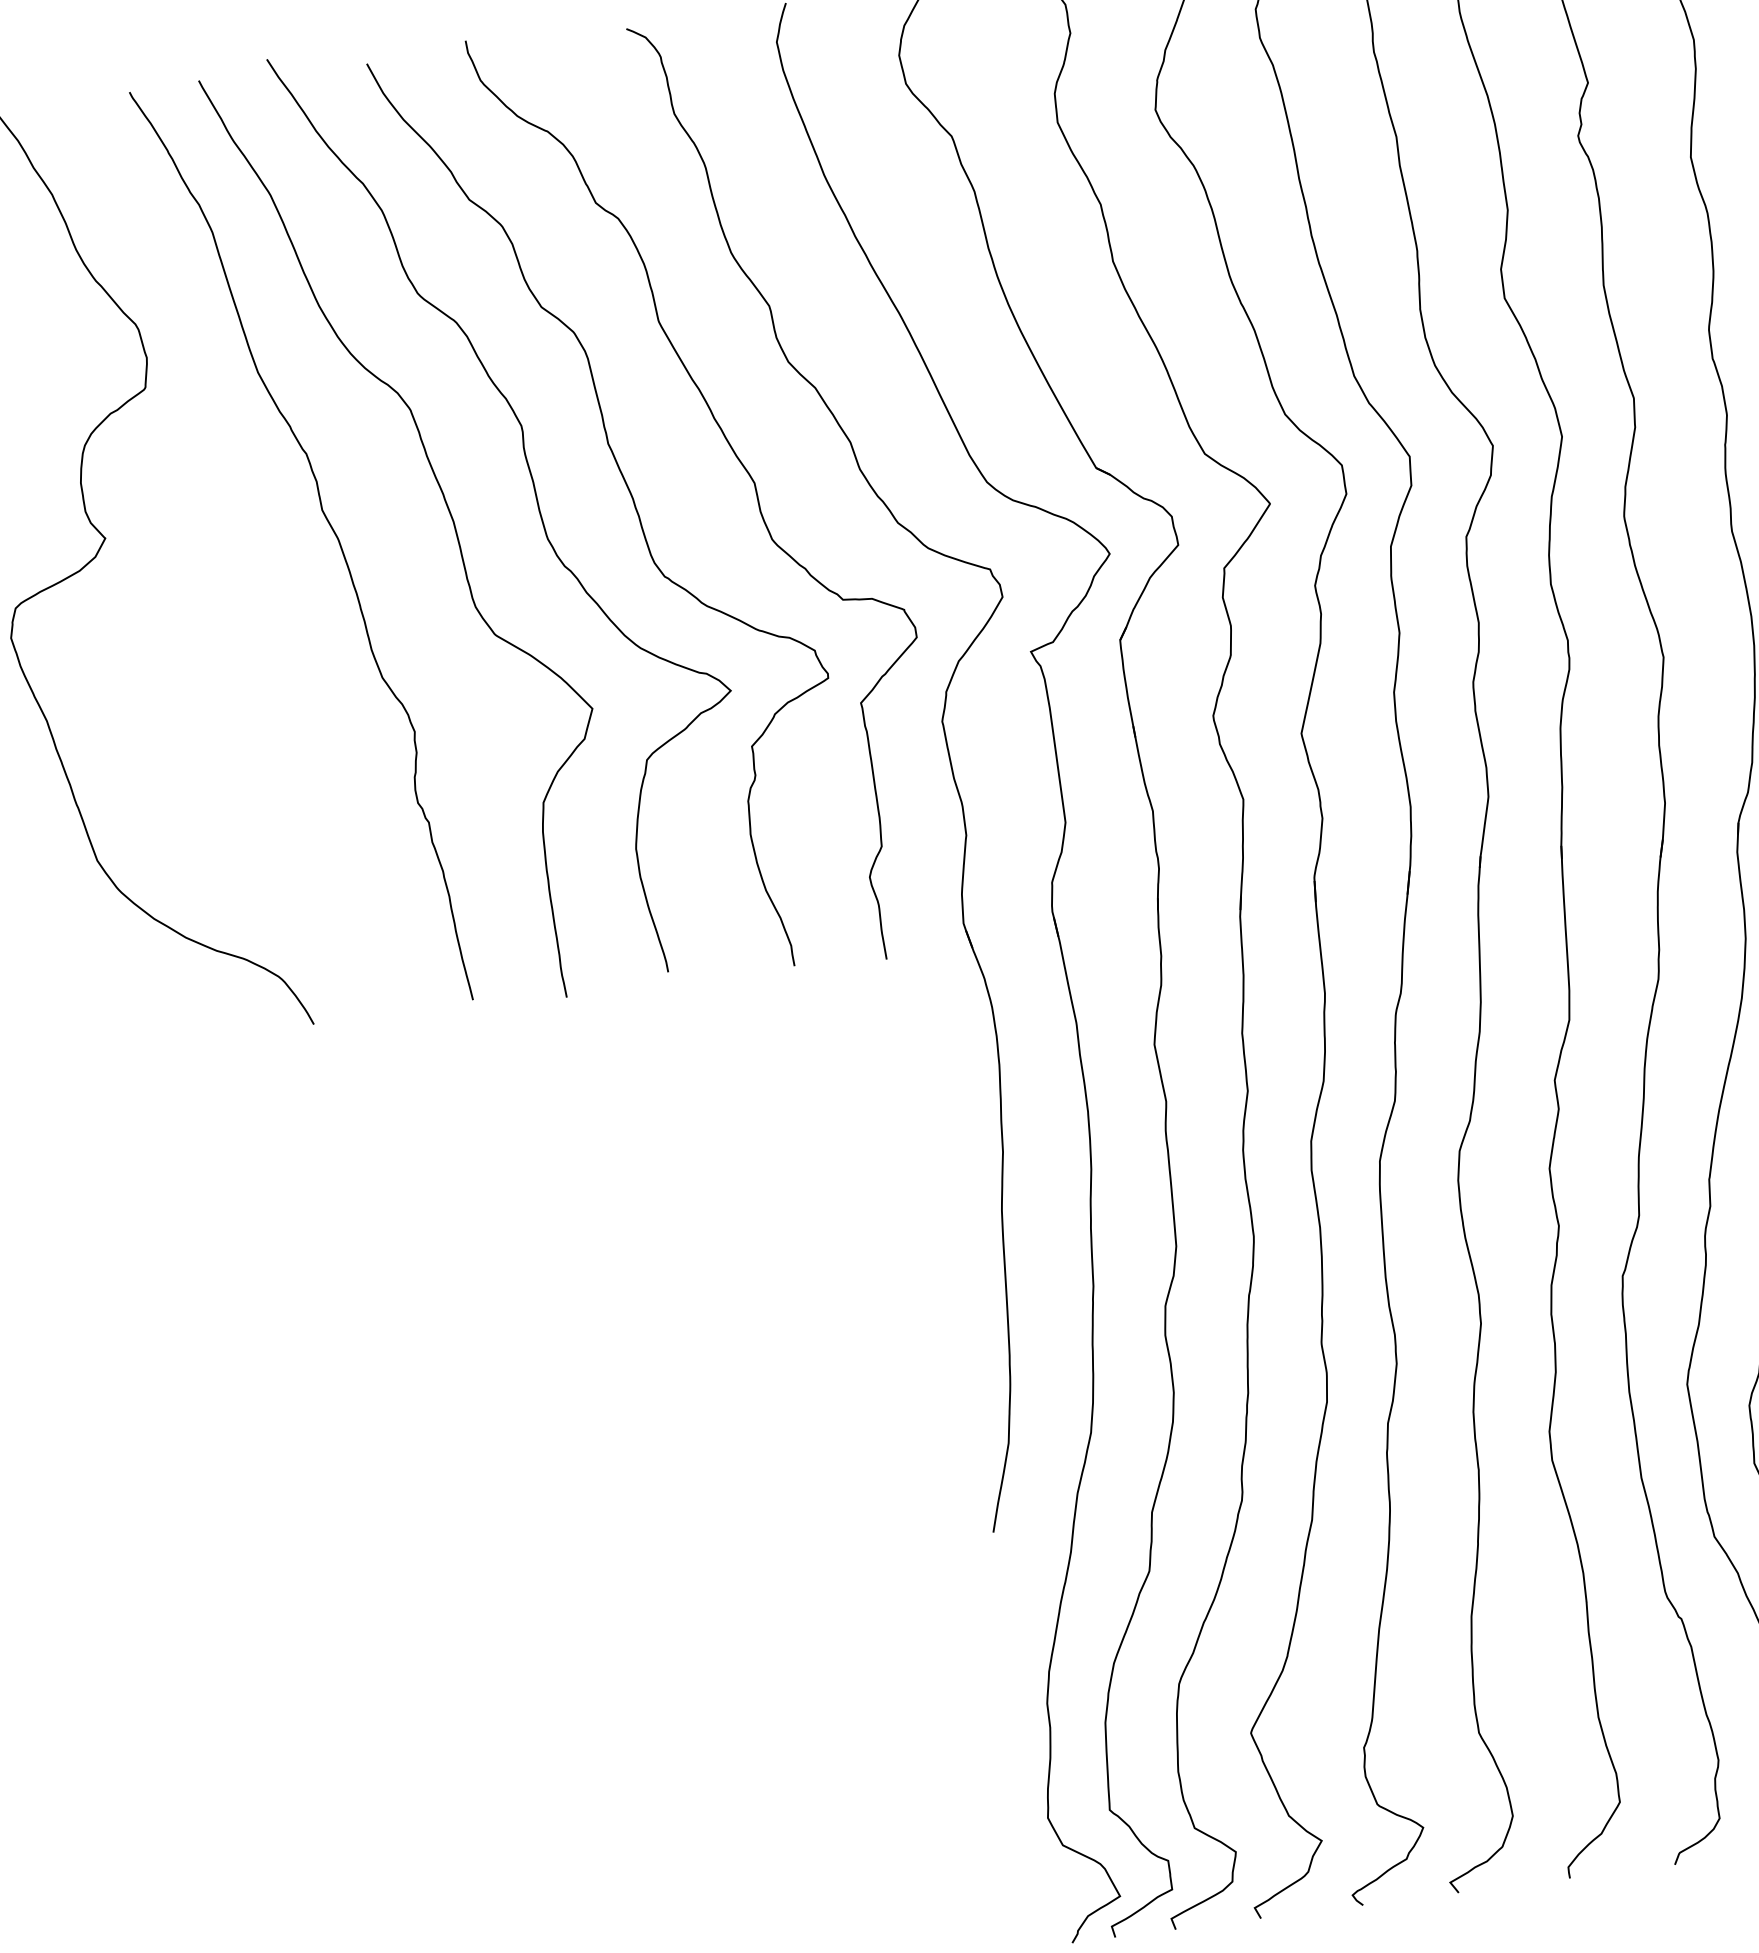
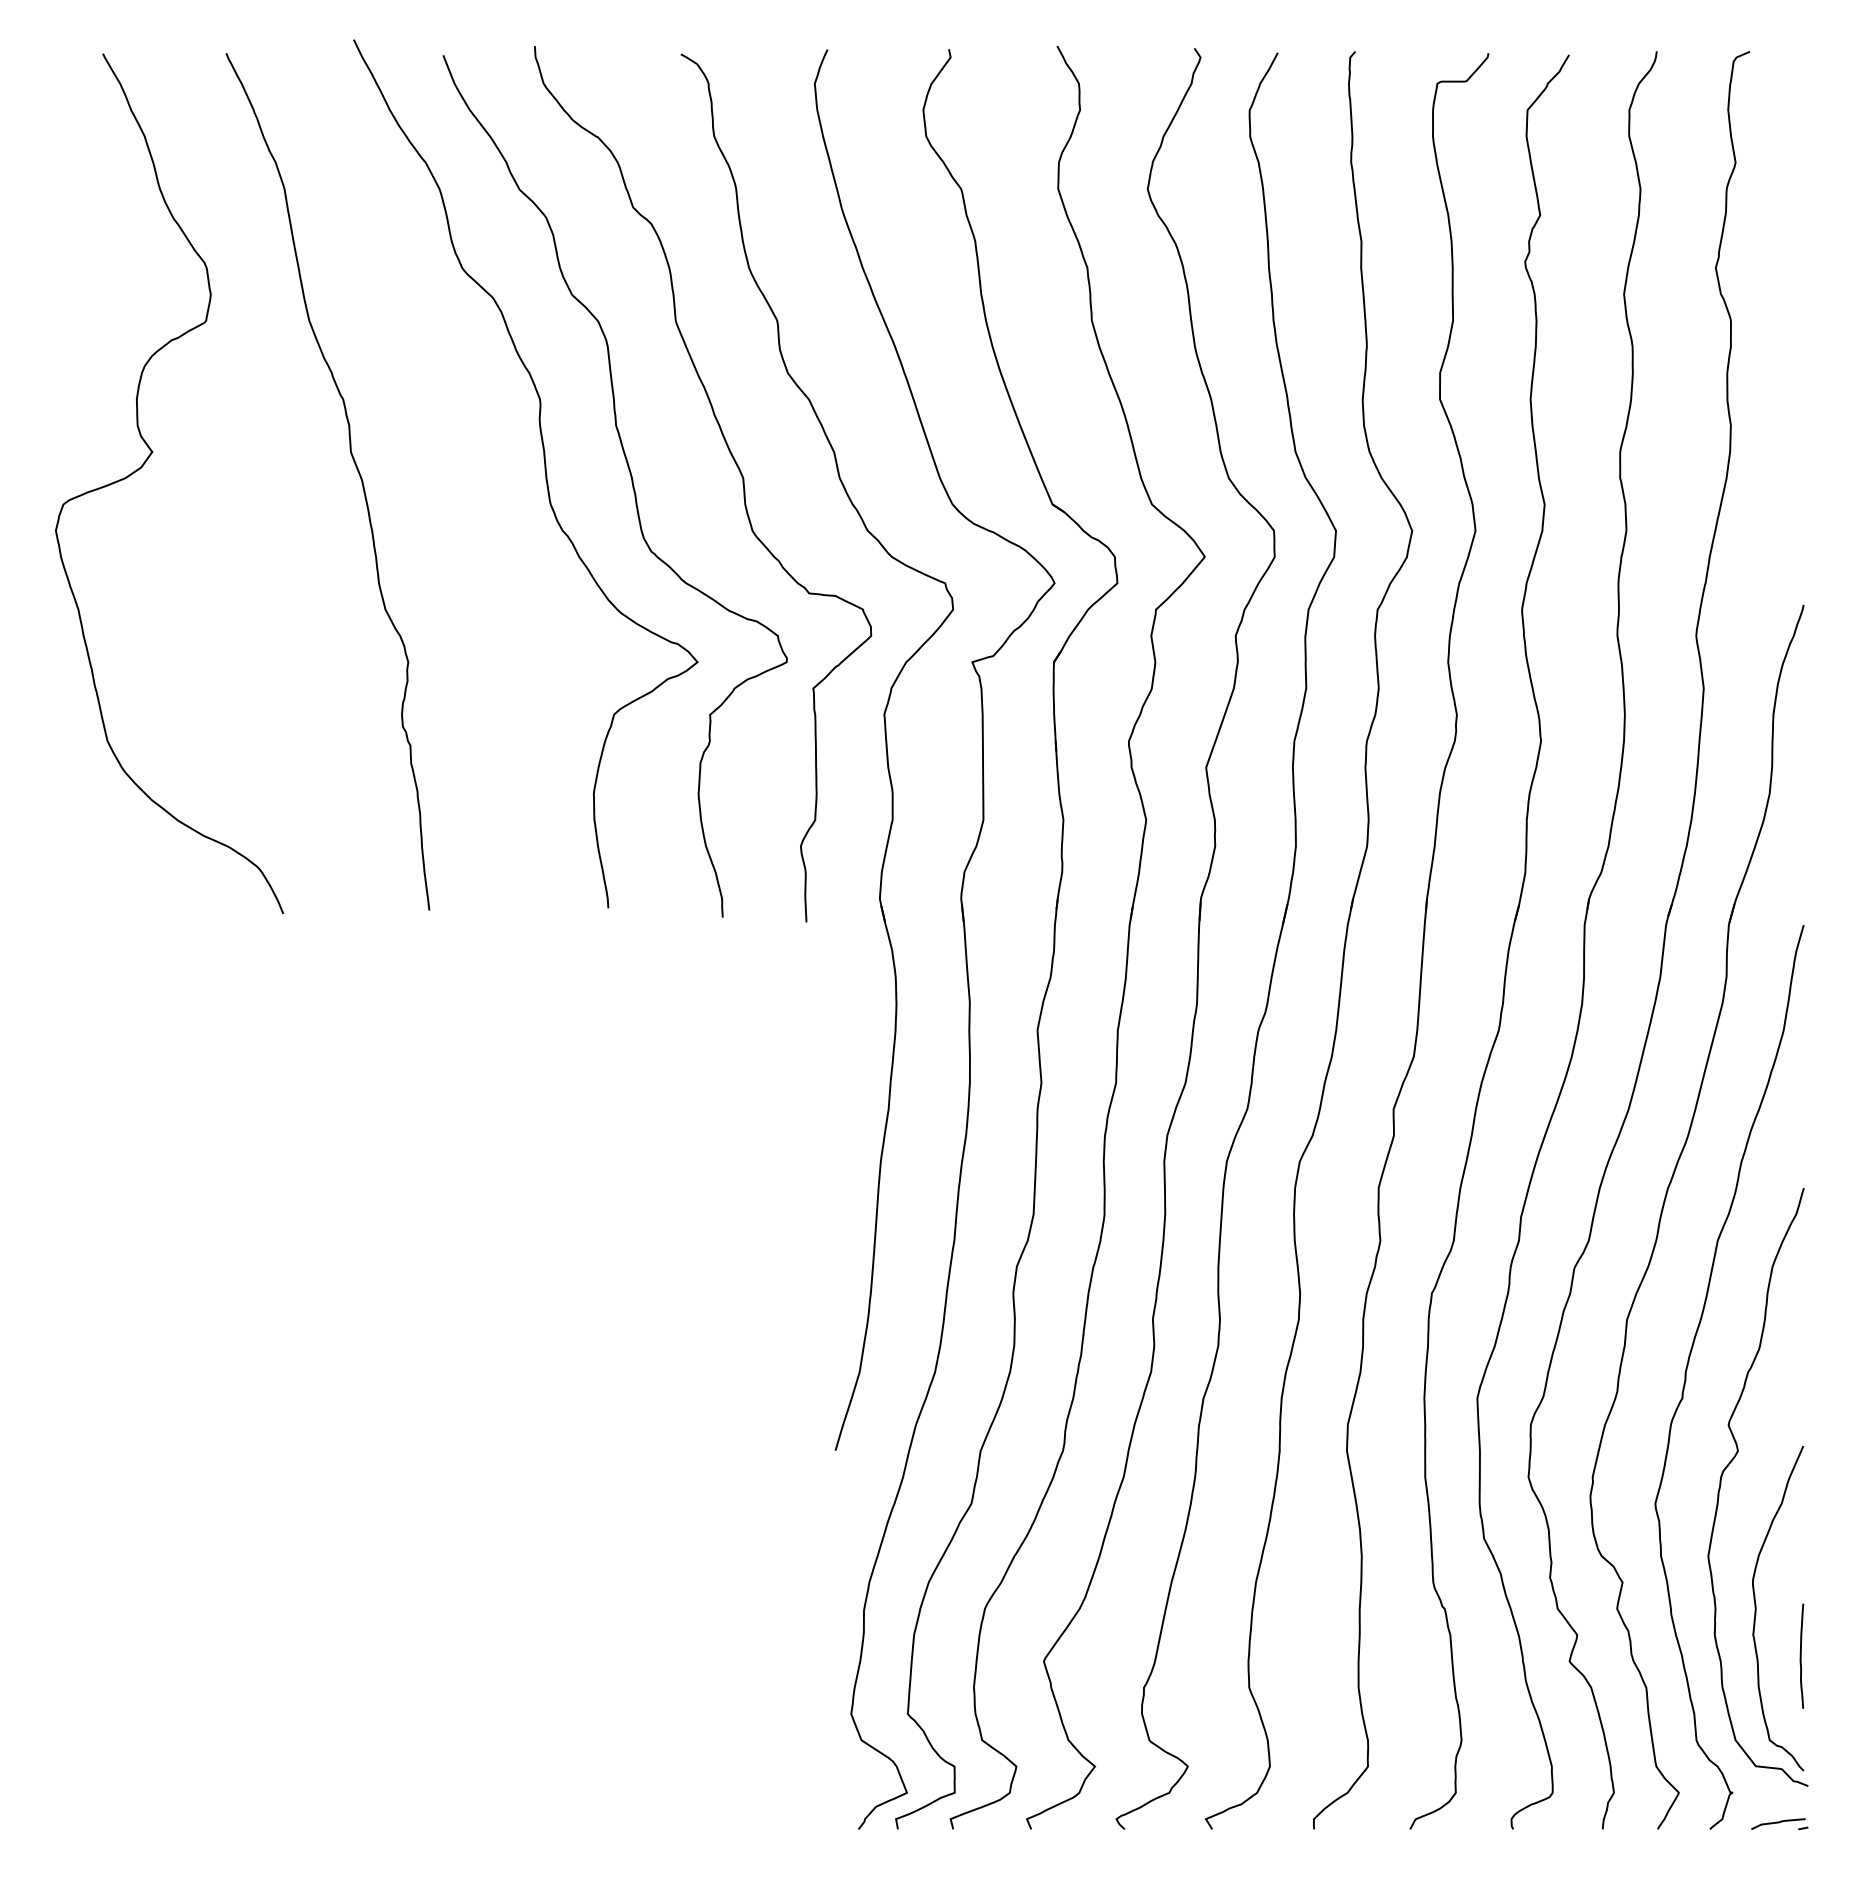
curve: (452, 521) -> (466, 477), removed

